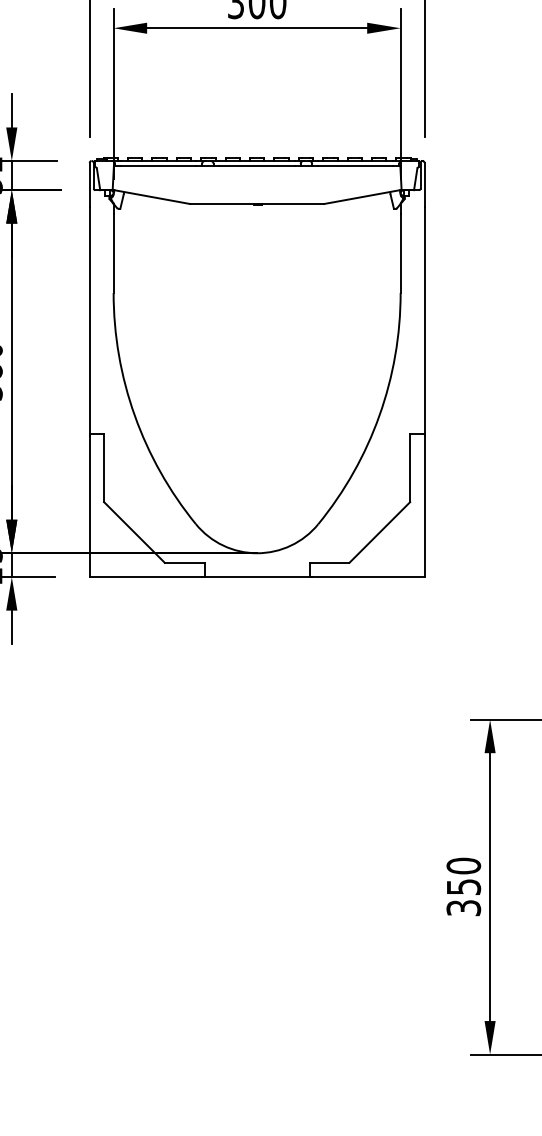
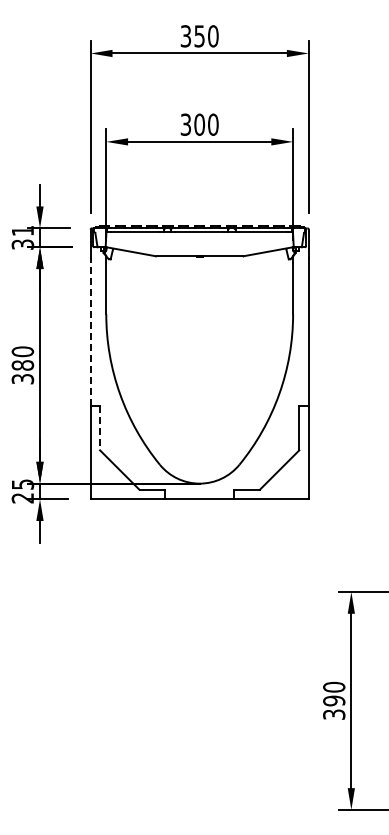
line: (89, 319) -> (90, 331), solid -> dashed
line: (104, 468) -> (100, 428), solid -> dashed
text: (464, 886) -> (334, 700), 350 -> 390

